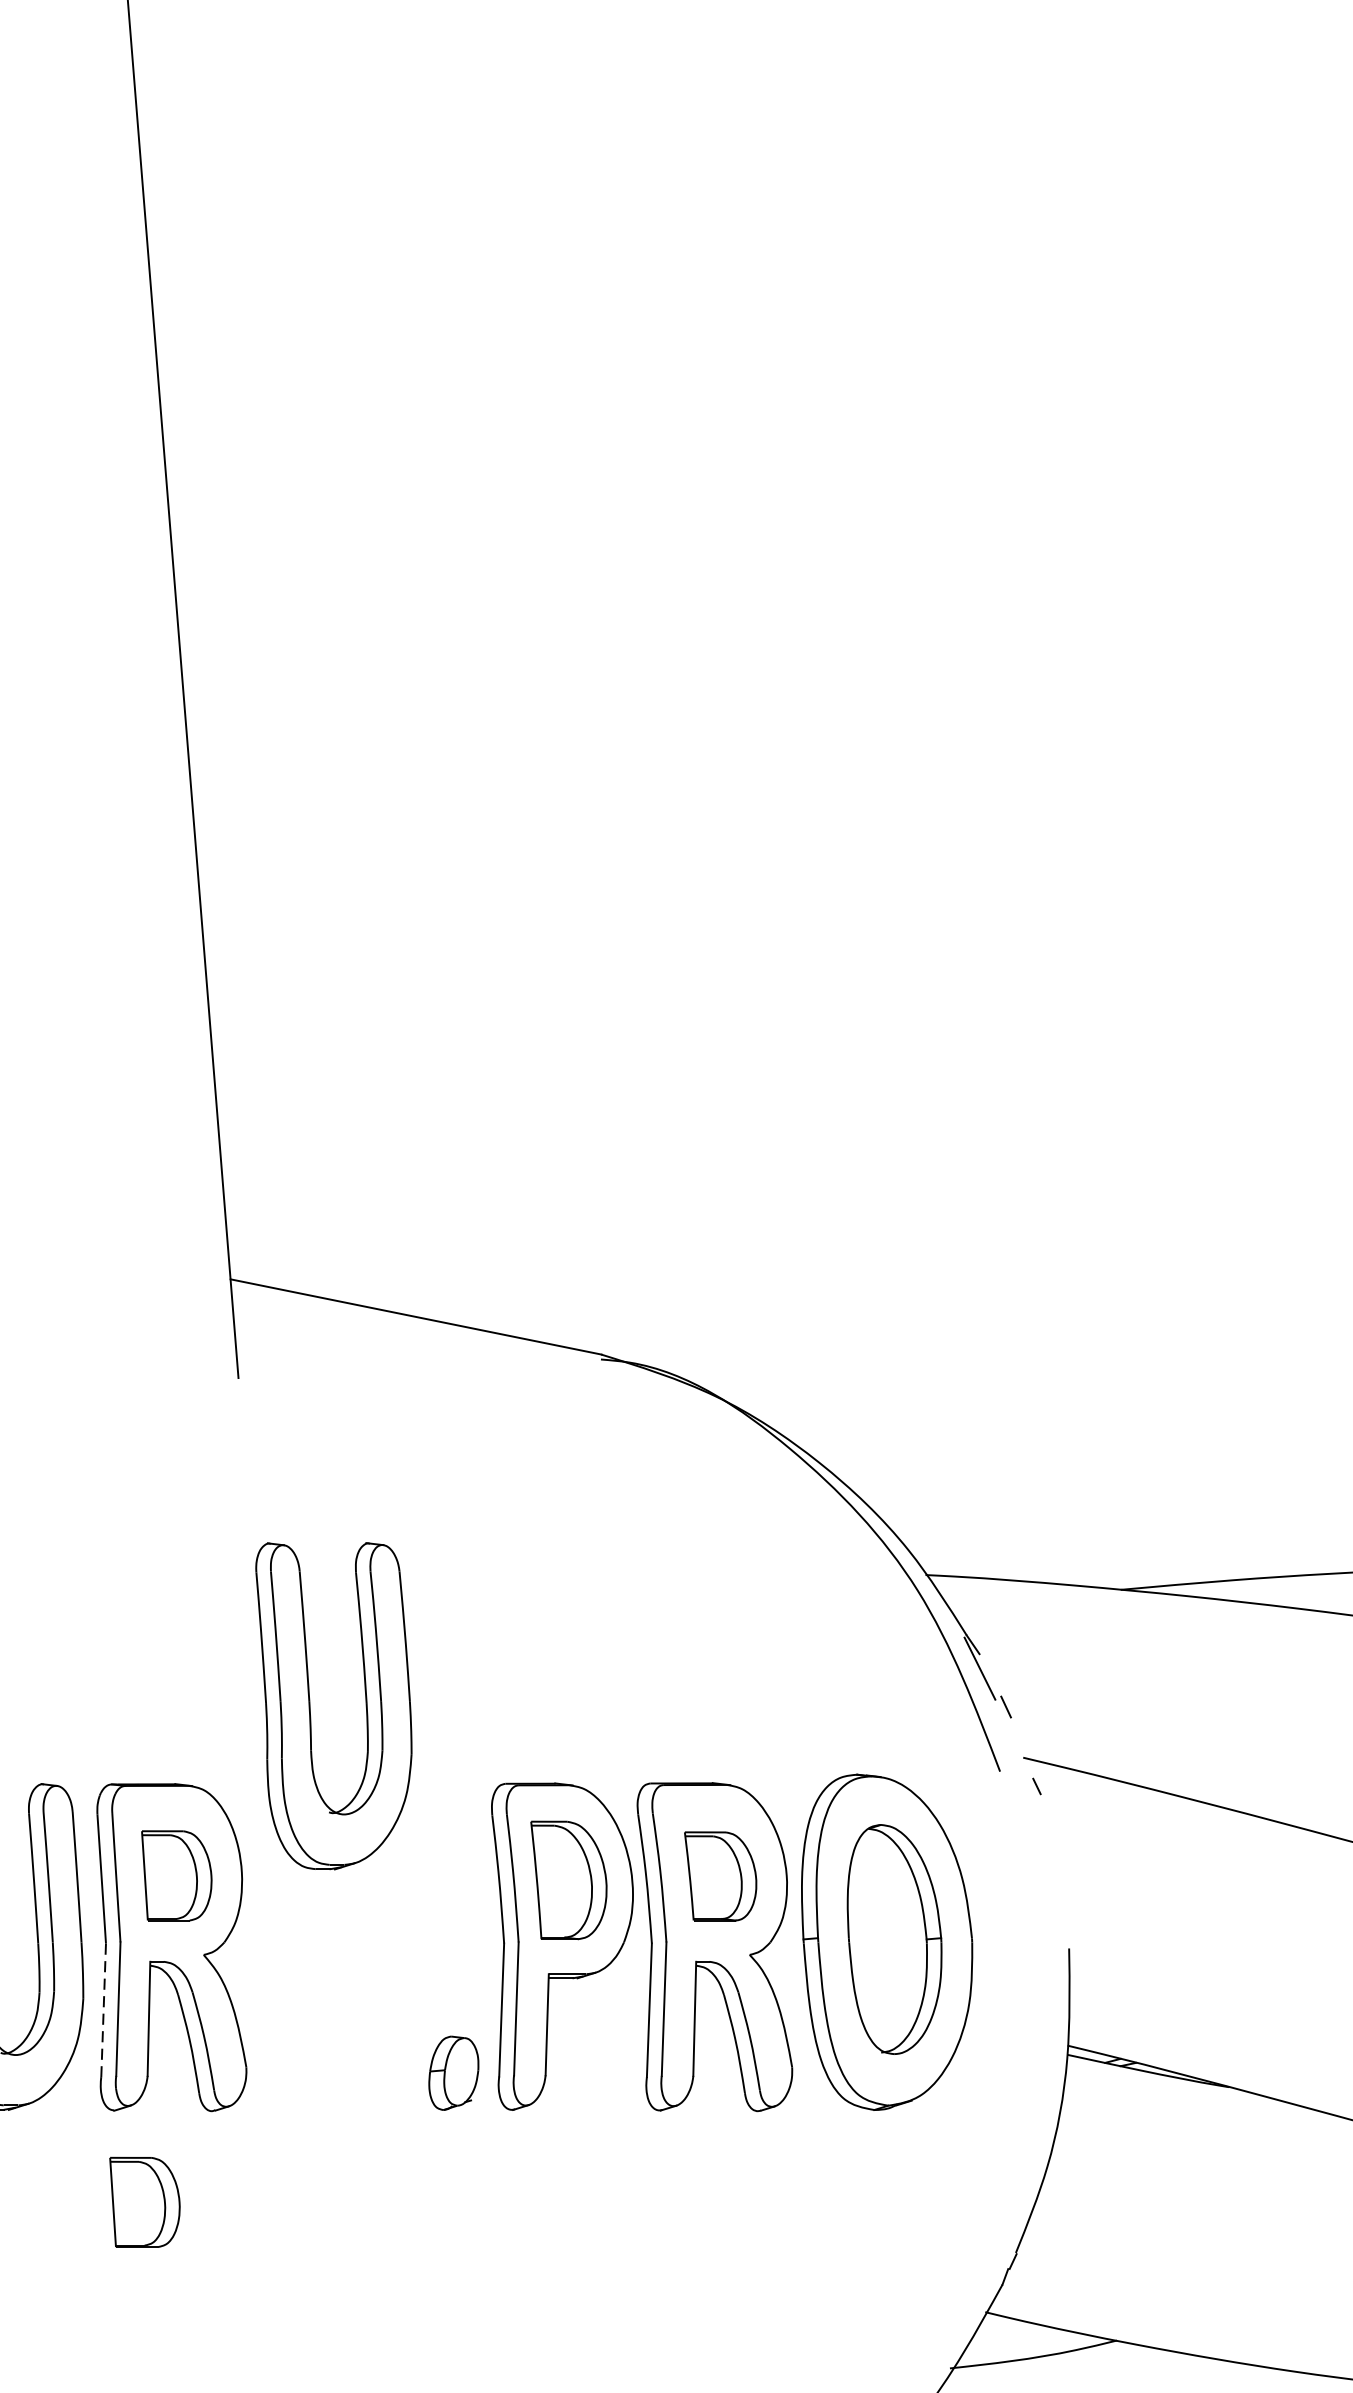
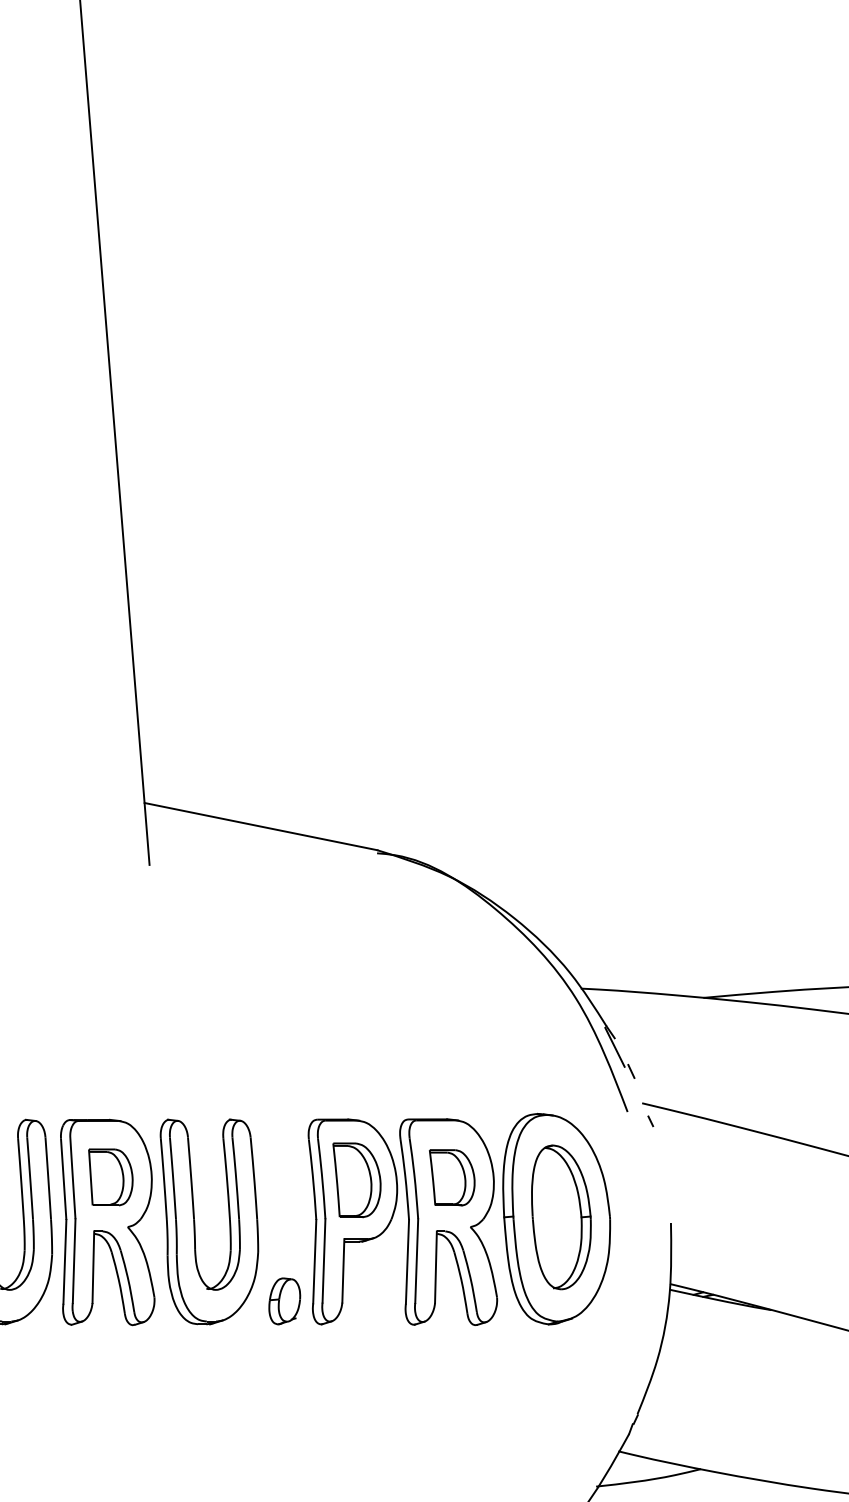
part: (311, 1705) -> (195, 1221), moved
line: (102, 2009) -> (64, 1261), dashed -> solid
part: (144, 2202) -> (90, 1382), removed

